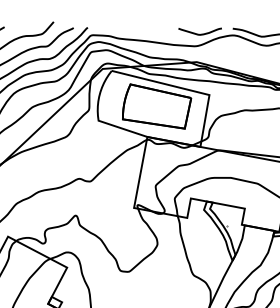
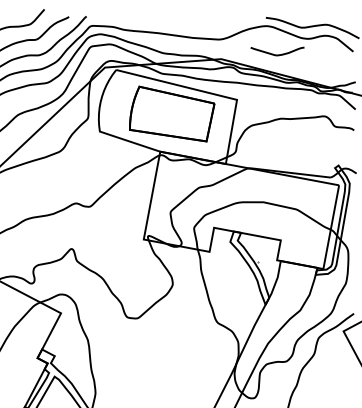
curve: (200, 34) -> (277, 54), moved

